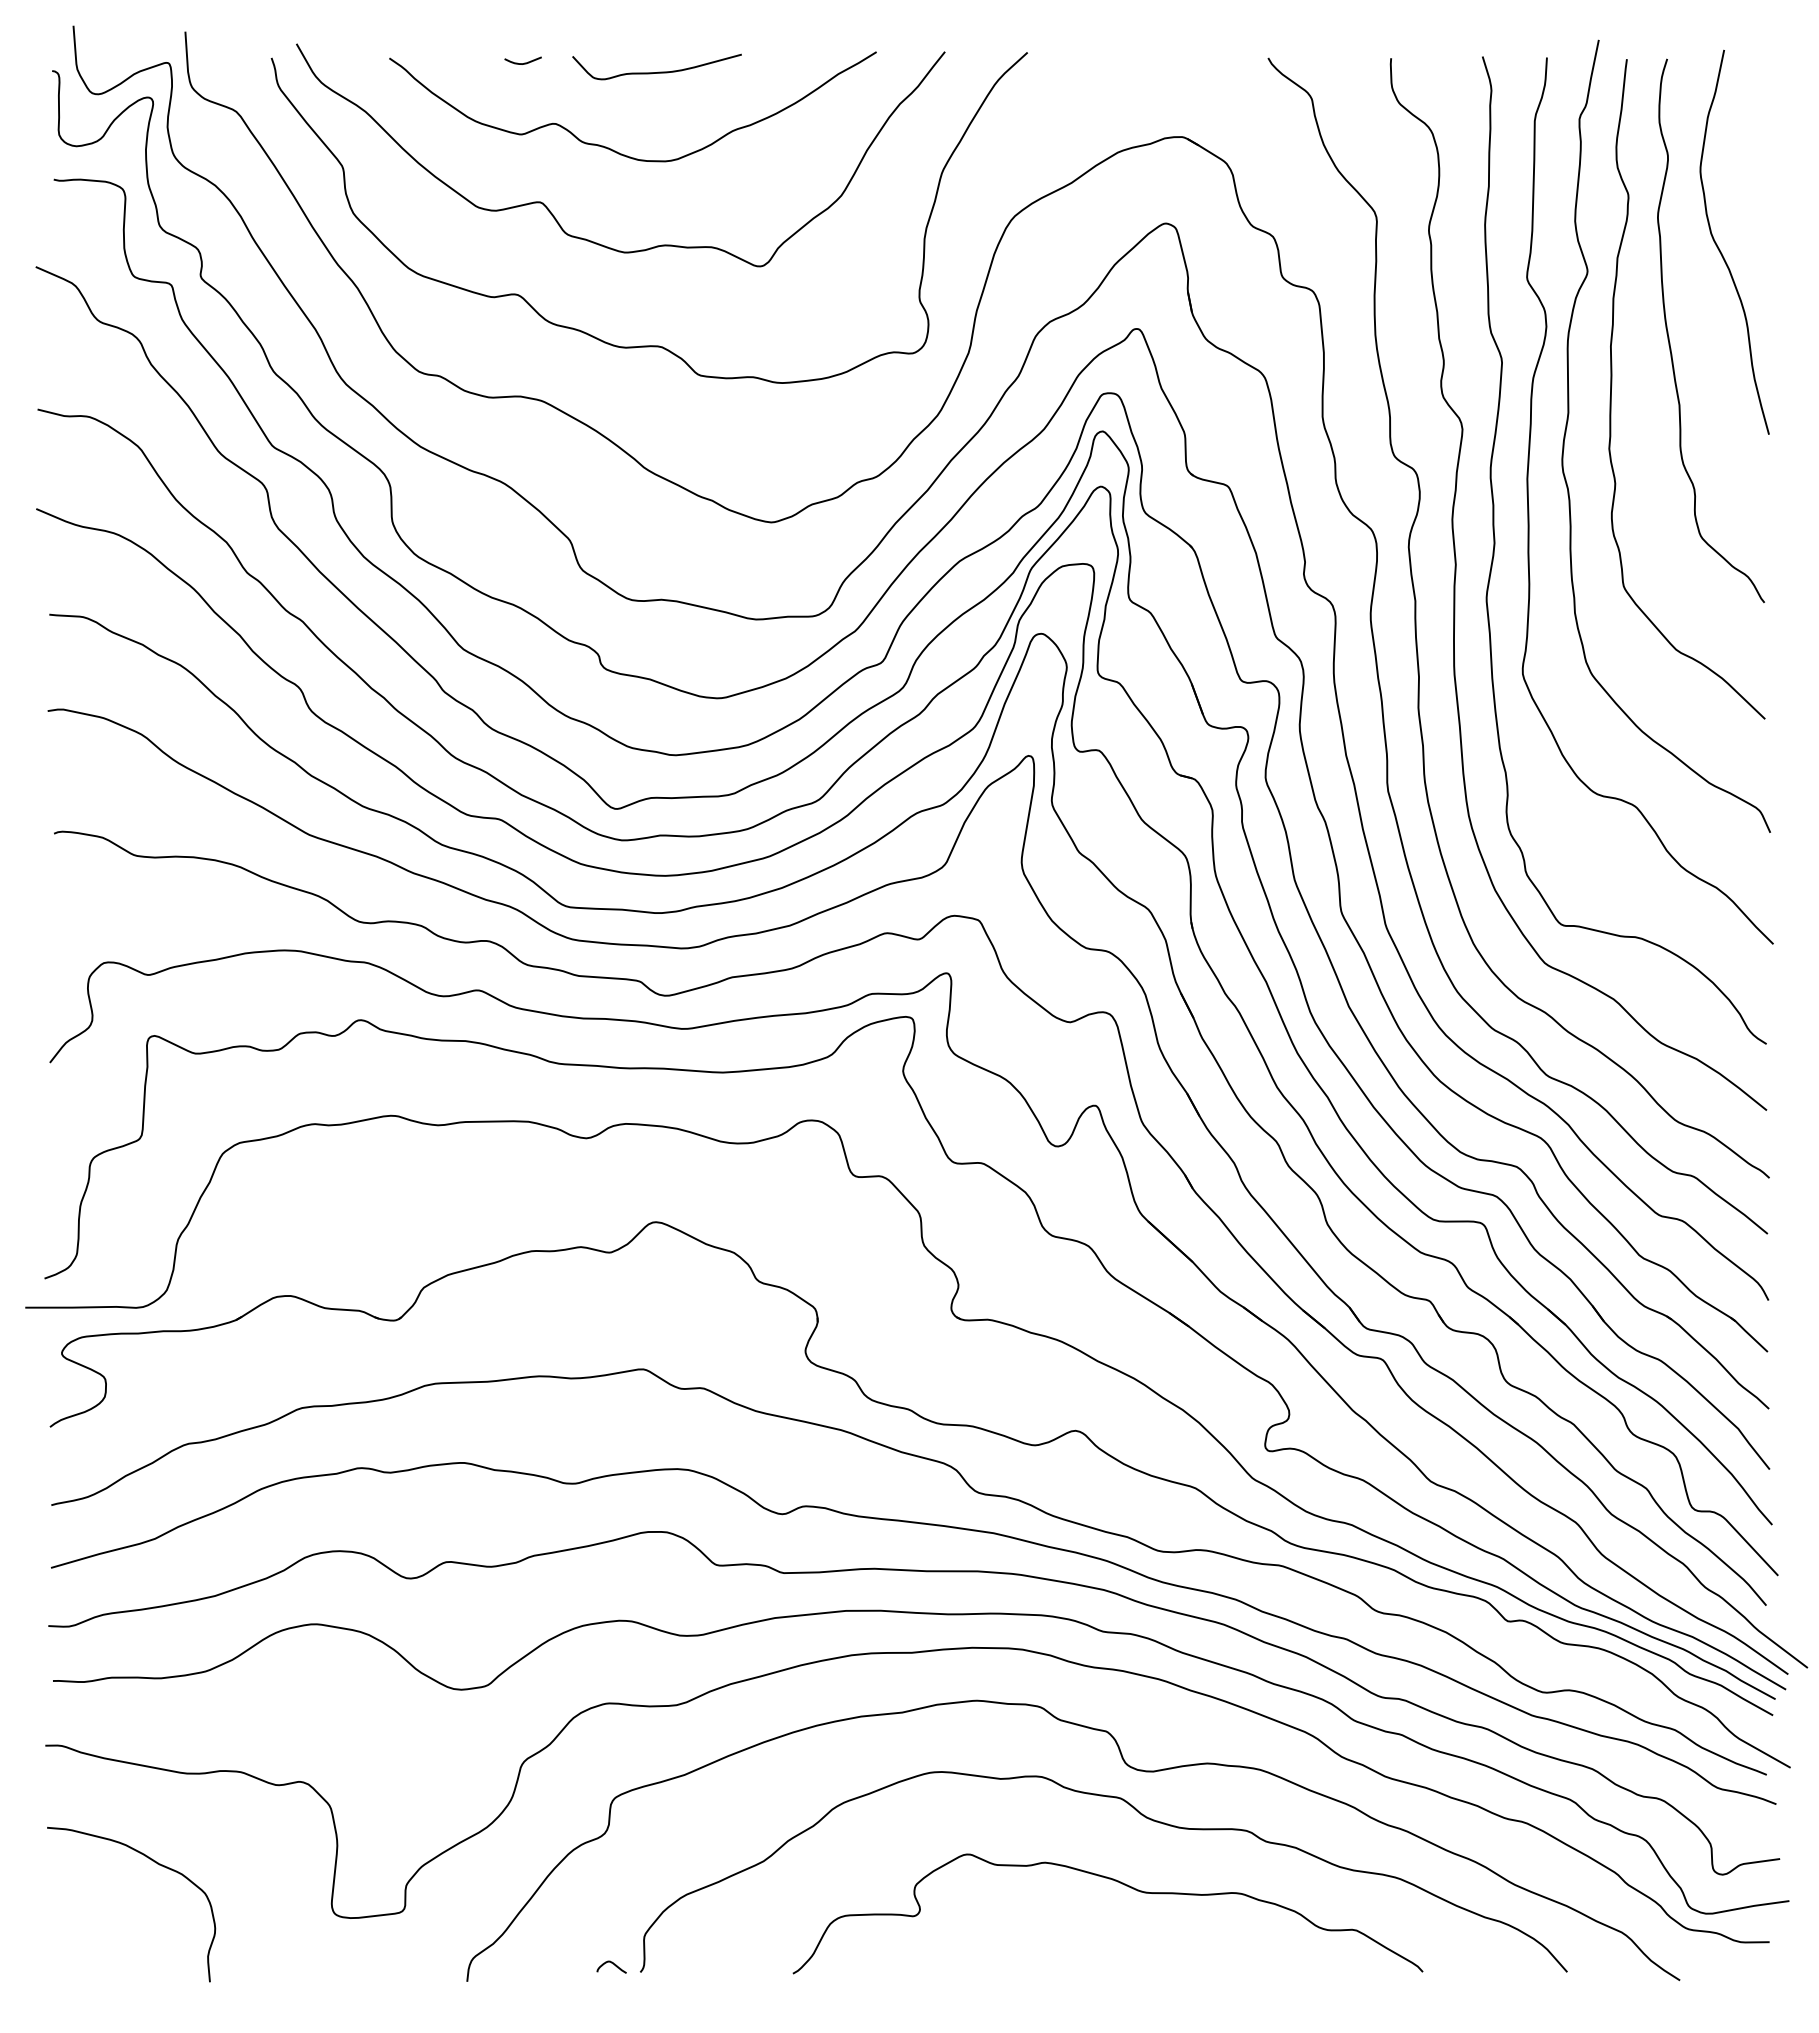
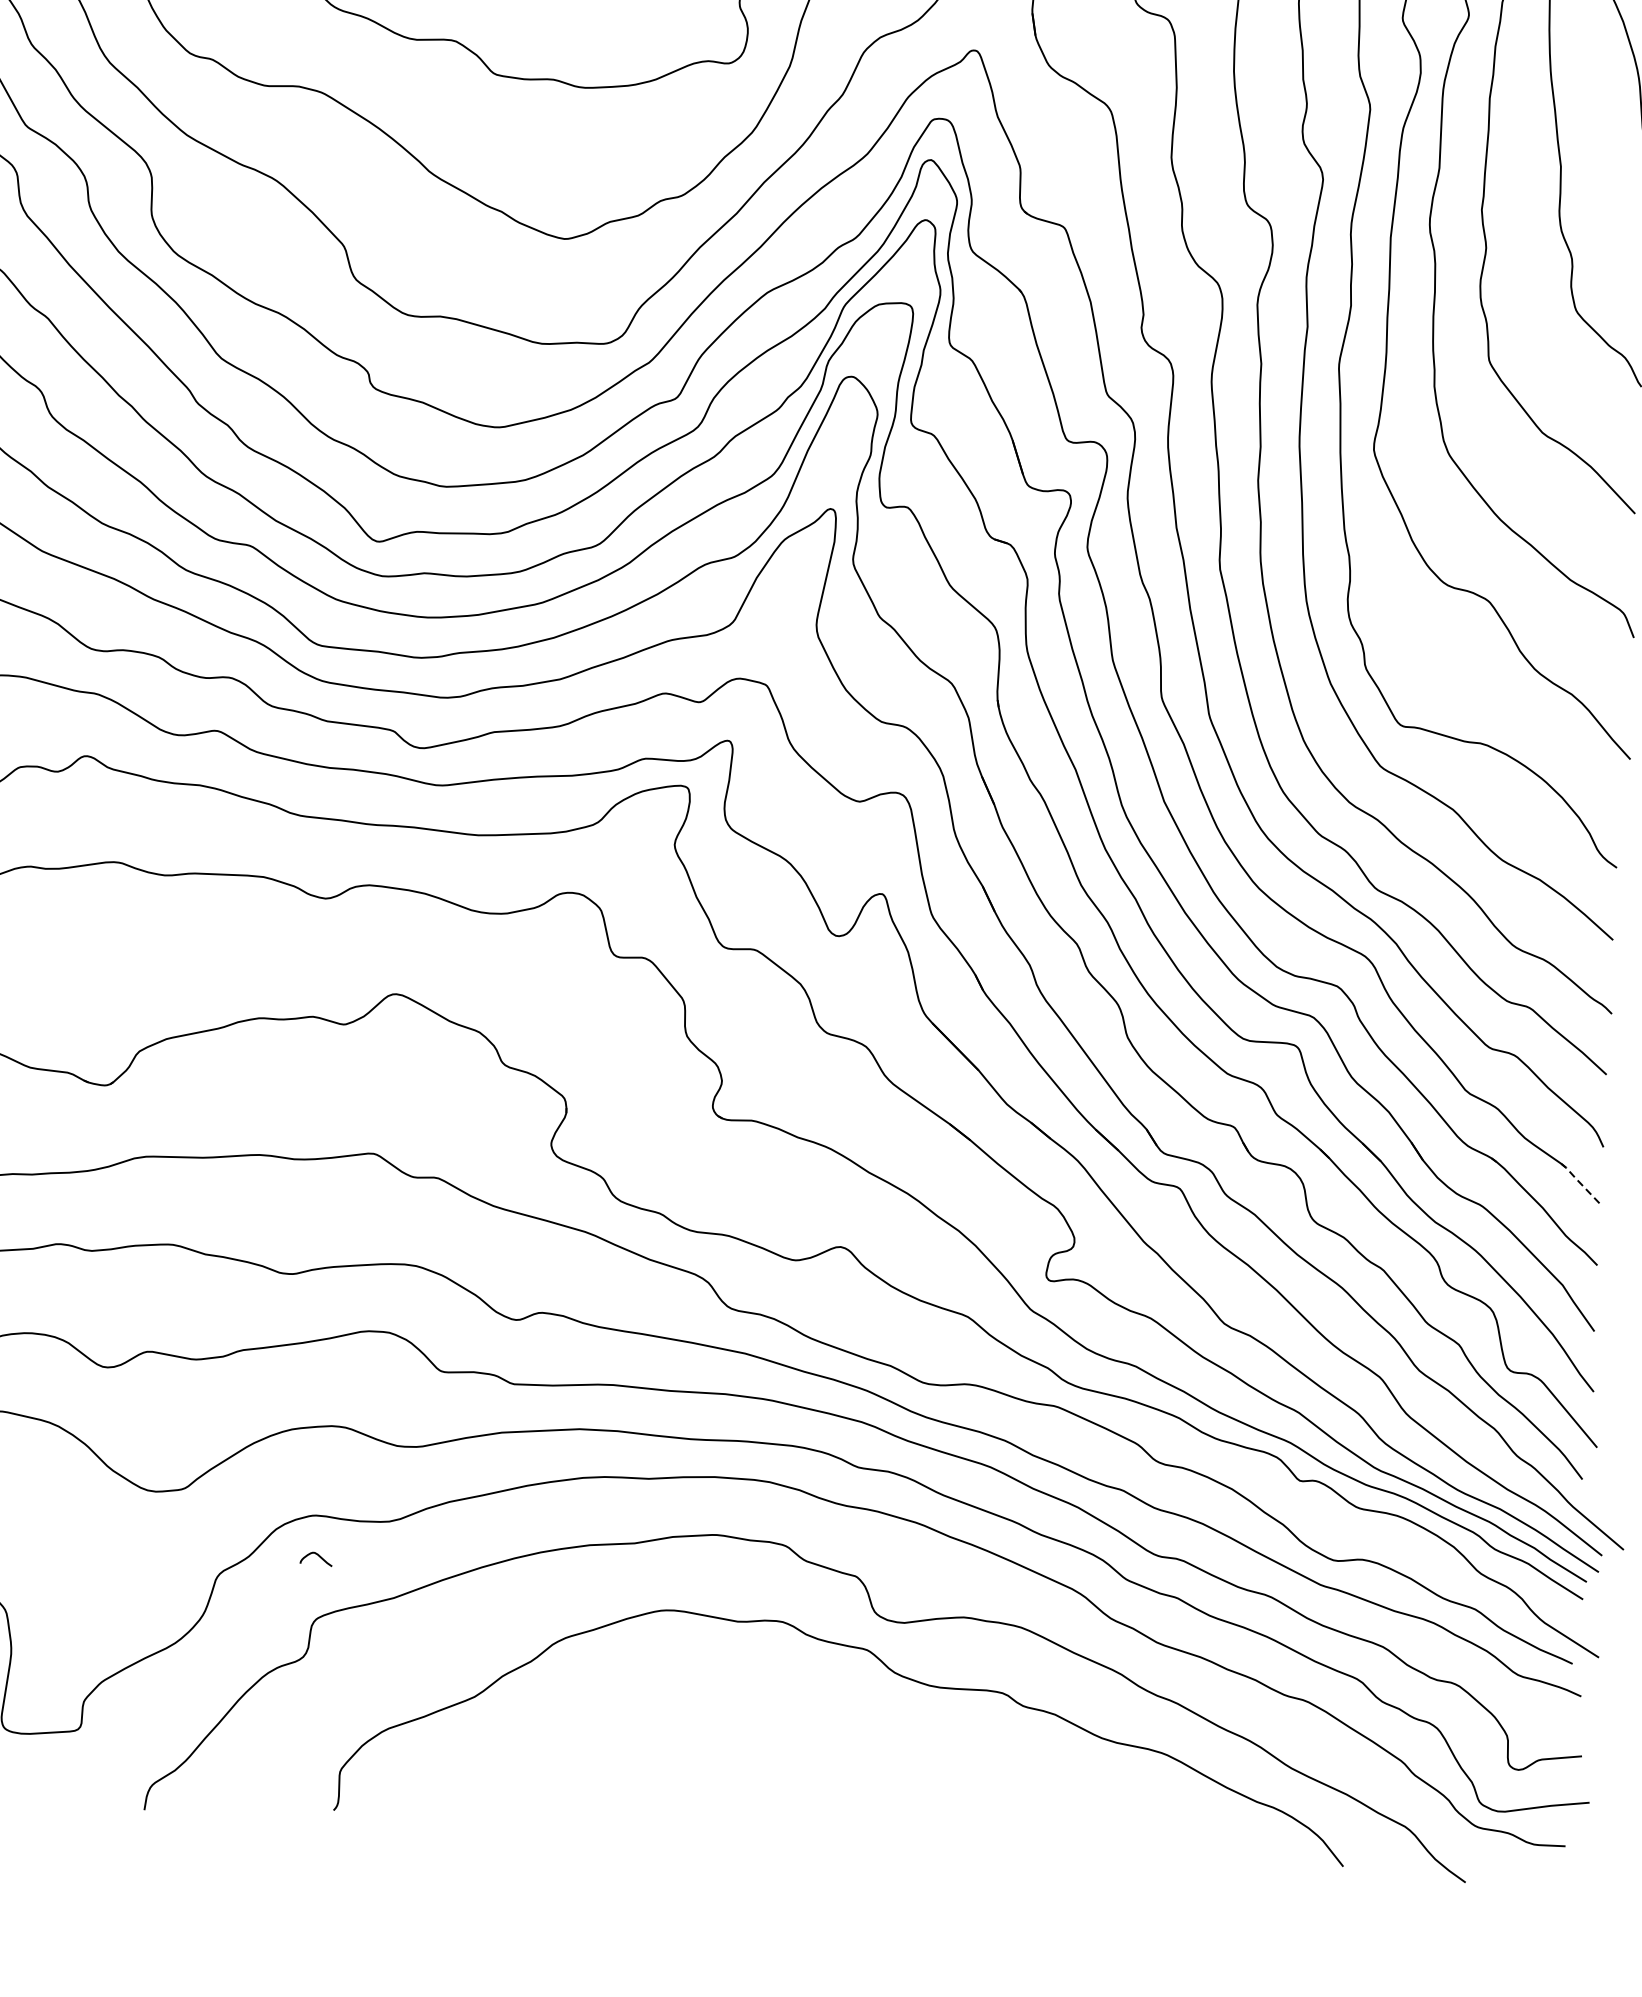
line: (1748, 1333) -> (1579, 1181), solid -> dashed
curve: (1119, 1883) -> (860, 1742), removed
curve: (613, 1964) -> (318, 1556), moved

